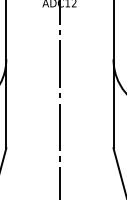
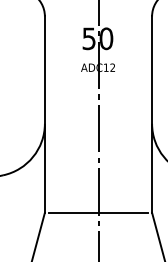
line: (59, 147) -> (98, 212), added

